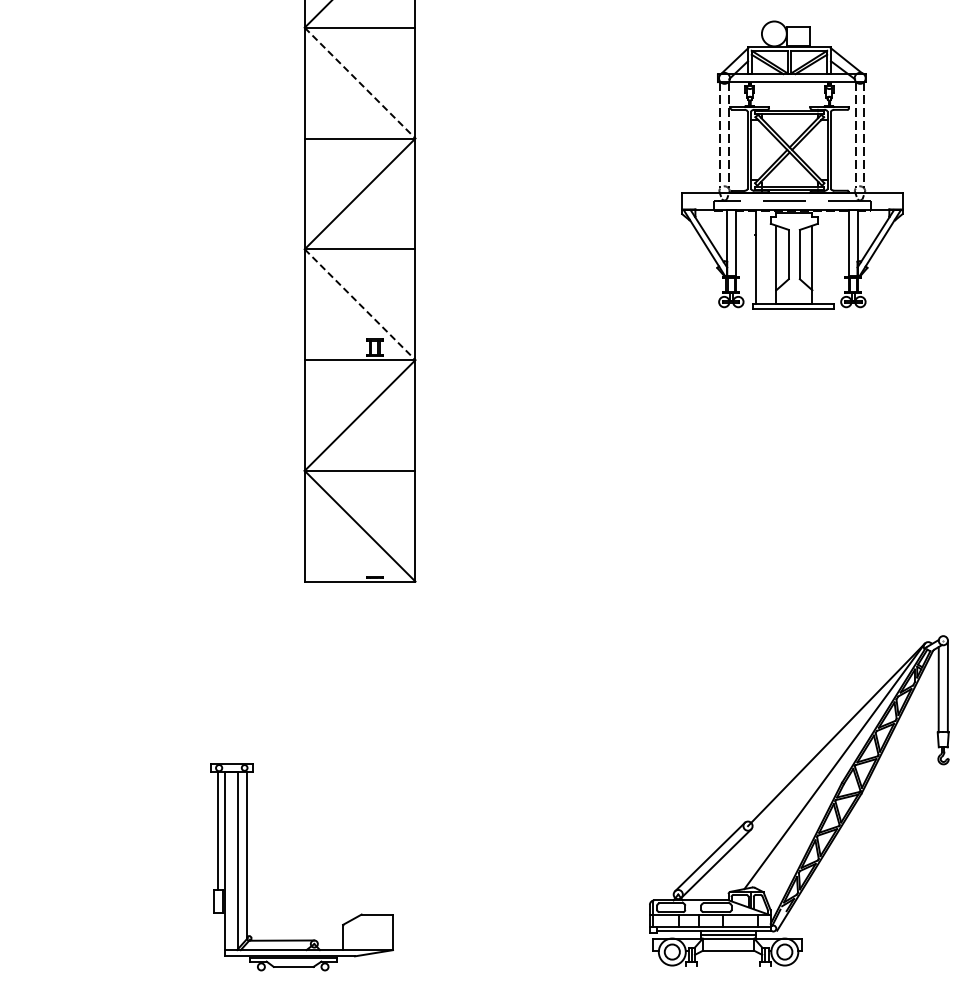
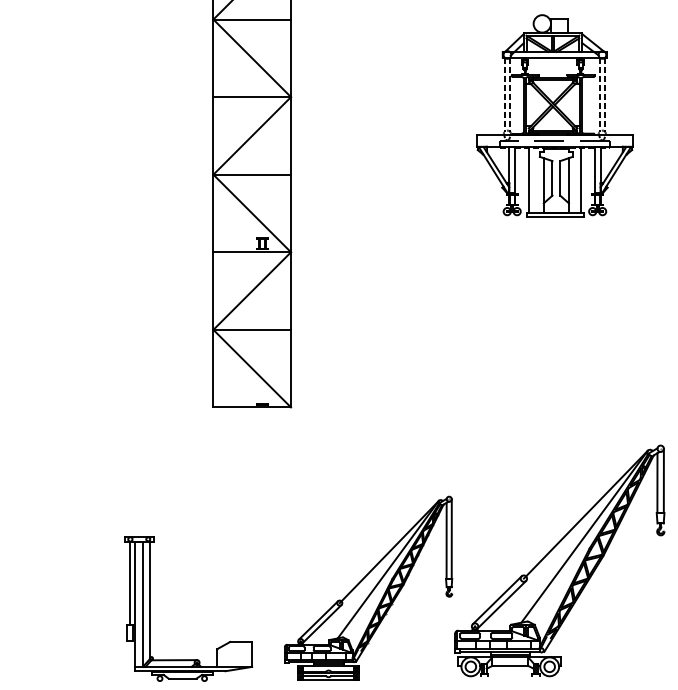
line: (360, 83) -> (252, 58), dashed -> solid
line: (829, 257) -> (580, 180), added
line: (360, 305) -> (252, 214), dashed -> solid
part: (525, 839) -> (368, 588), added
part: (247, 867) -> (150, 609), moved

